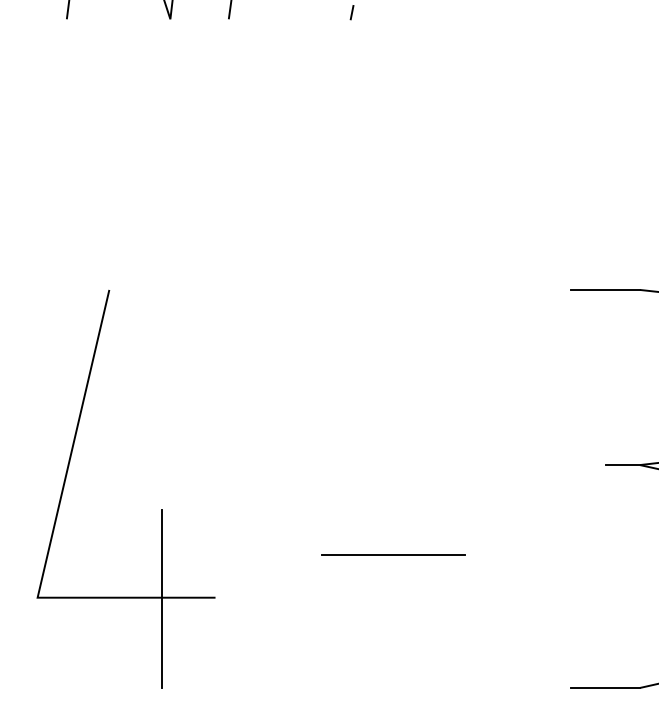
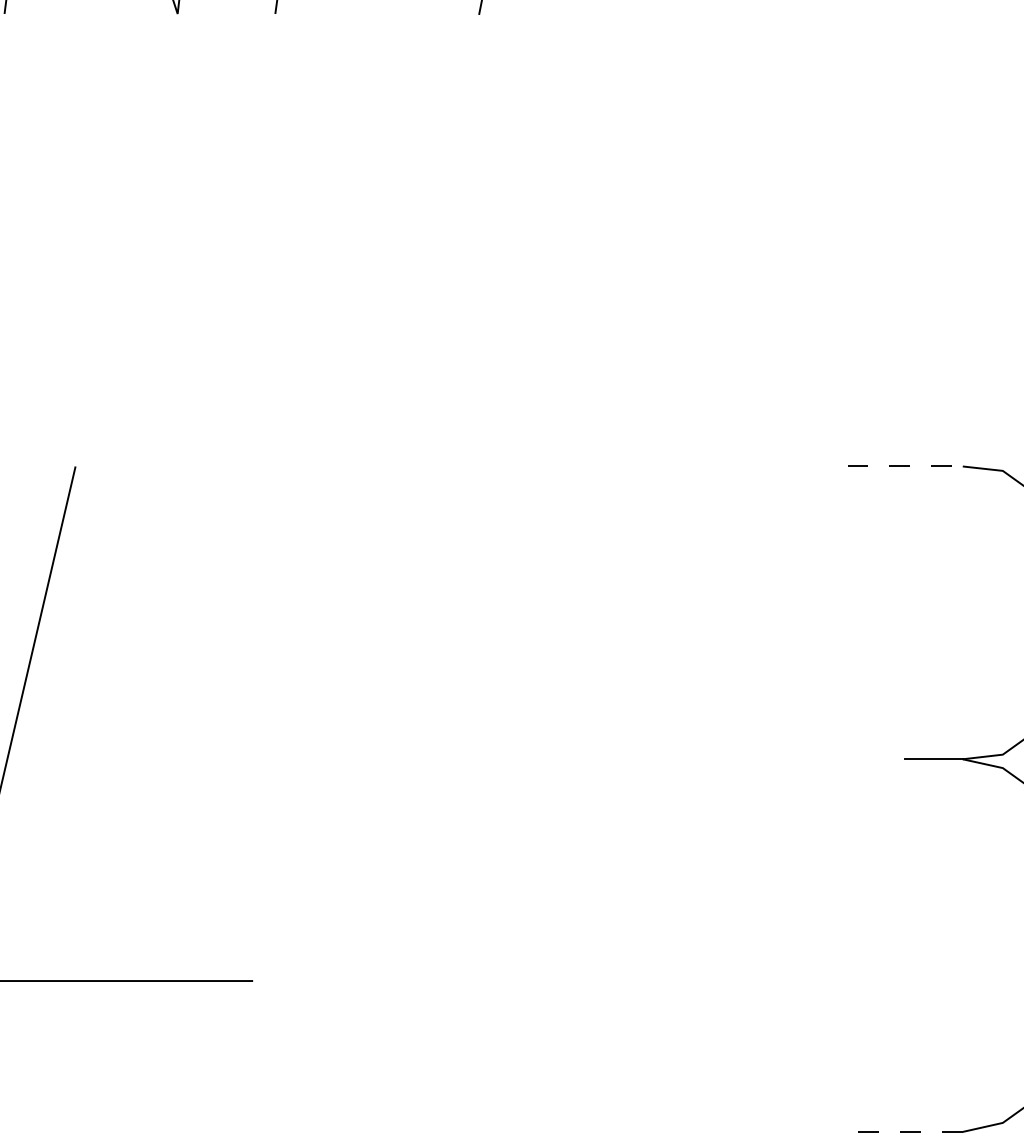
line: (606, 289) -> (906, 465), solid -> dashed
line: (392, 555) -> (548, 910), removed
line: (162, 598) -> (164, 982), removed
line: (605, 687) -> (905, 1131), solid -> dashed

